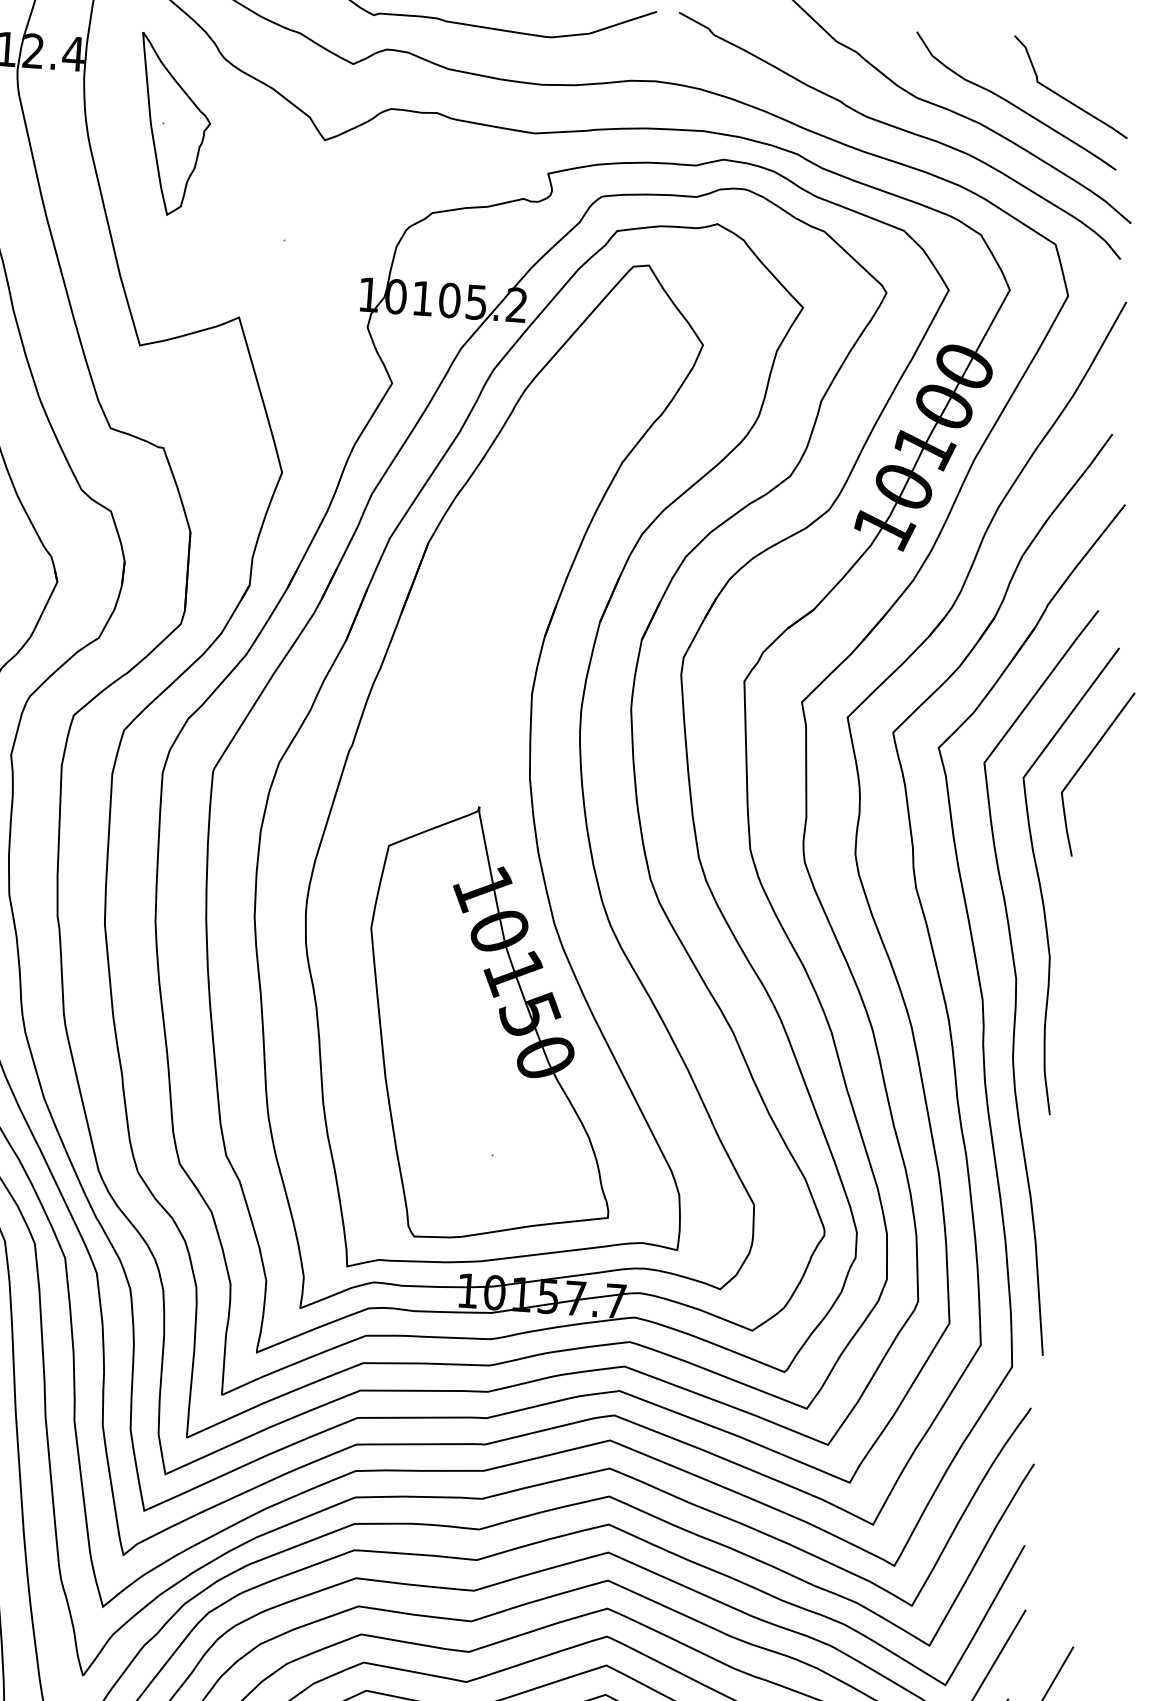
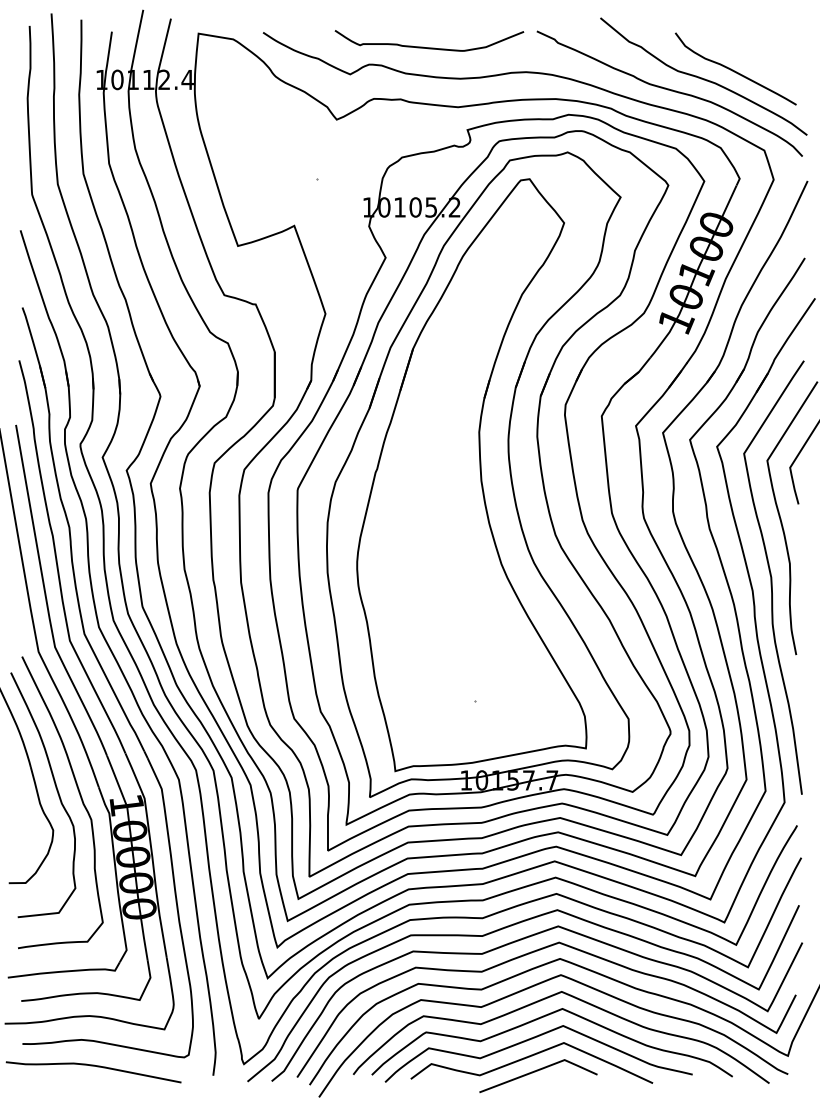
curve: (1064, 96) -> (763, 64), removed
part: (173, 125) -> (248, 117), removed
part: (492, 1025) -> (469, 625), removed

